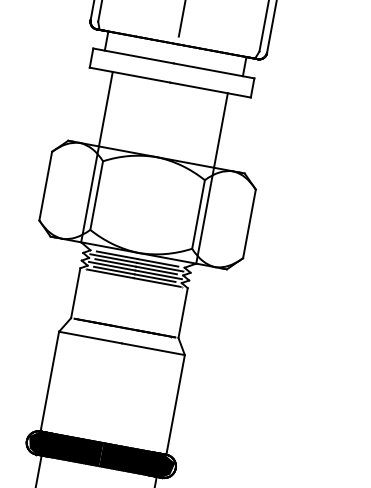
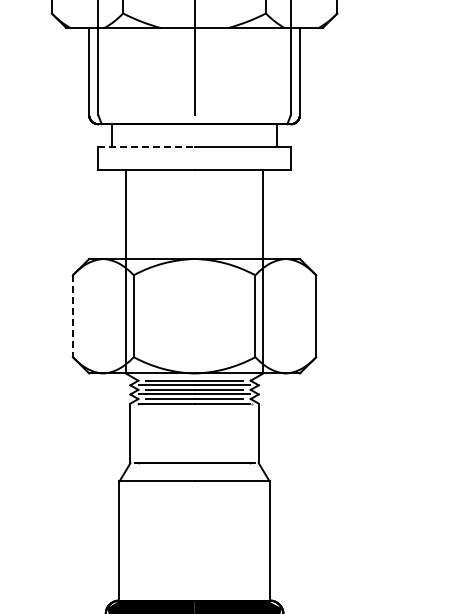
line: (134, 56) -> (147, 147), solid -> dashed
line: (45, 186) -> (72, 316), solid -> dashed

